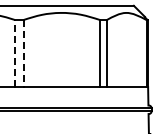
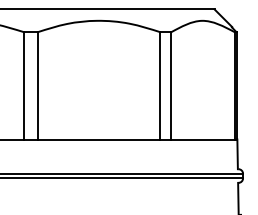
line: (15, 53) -> (24, 85), dashed -> solid
line: (23, 54) -> (37, 87), dashed -> solid

